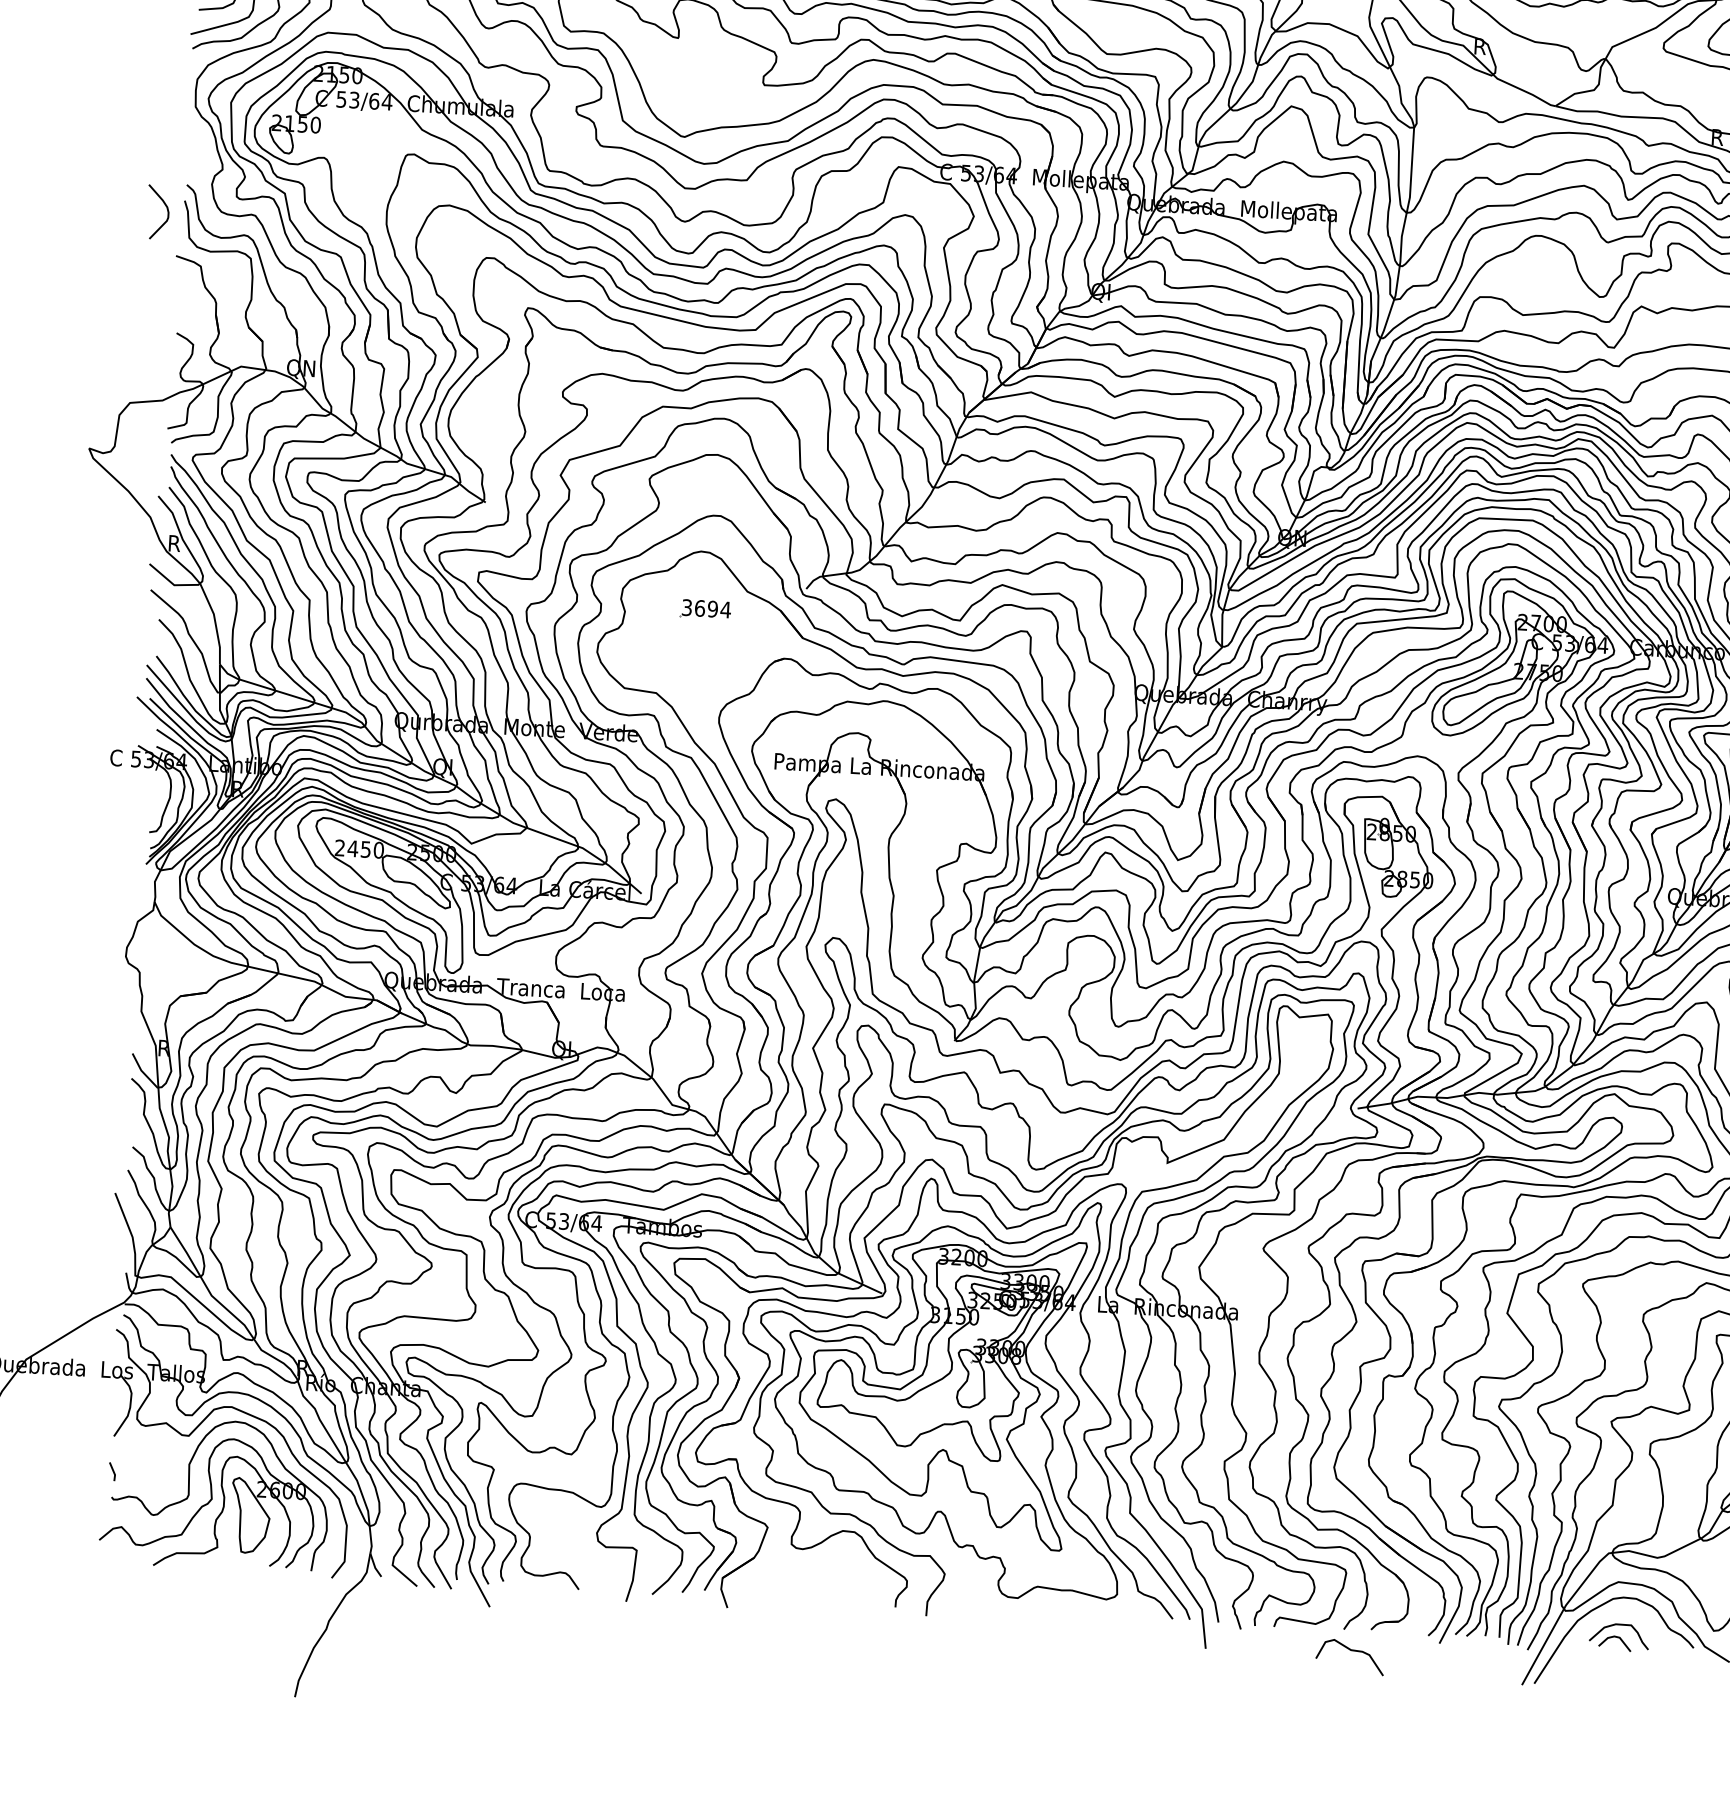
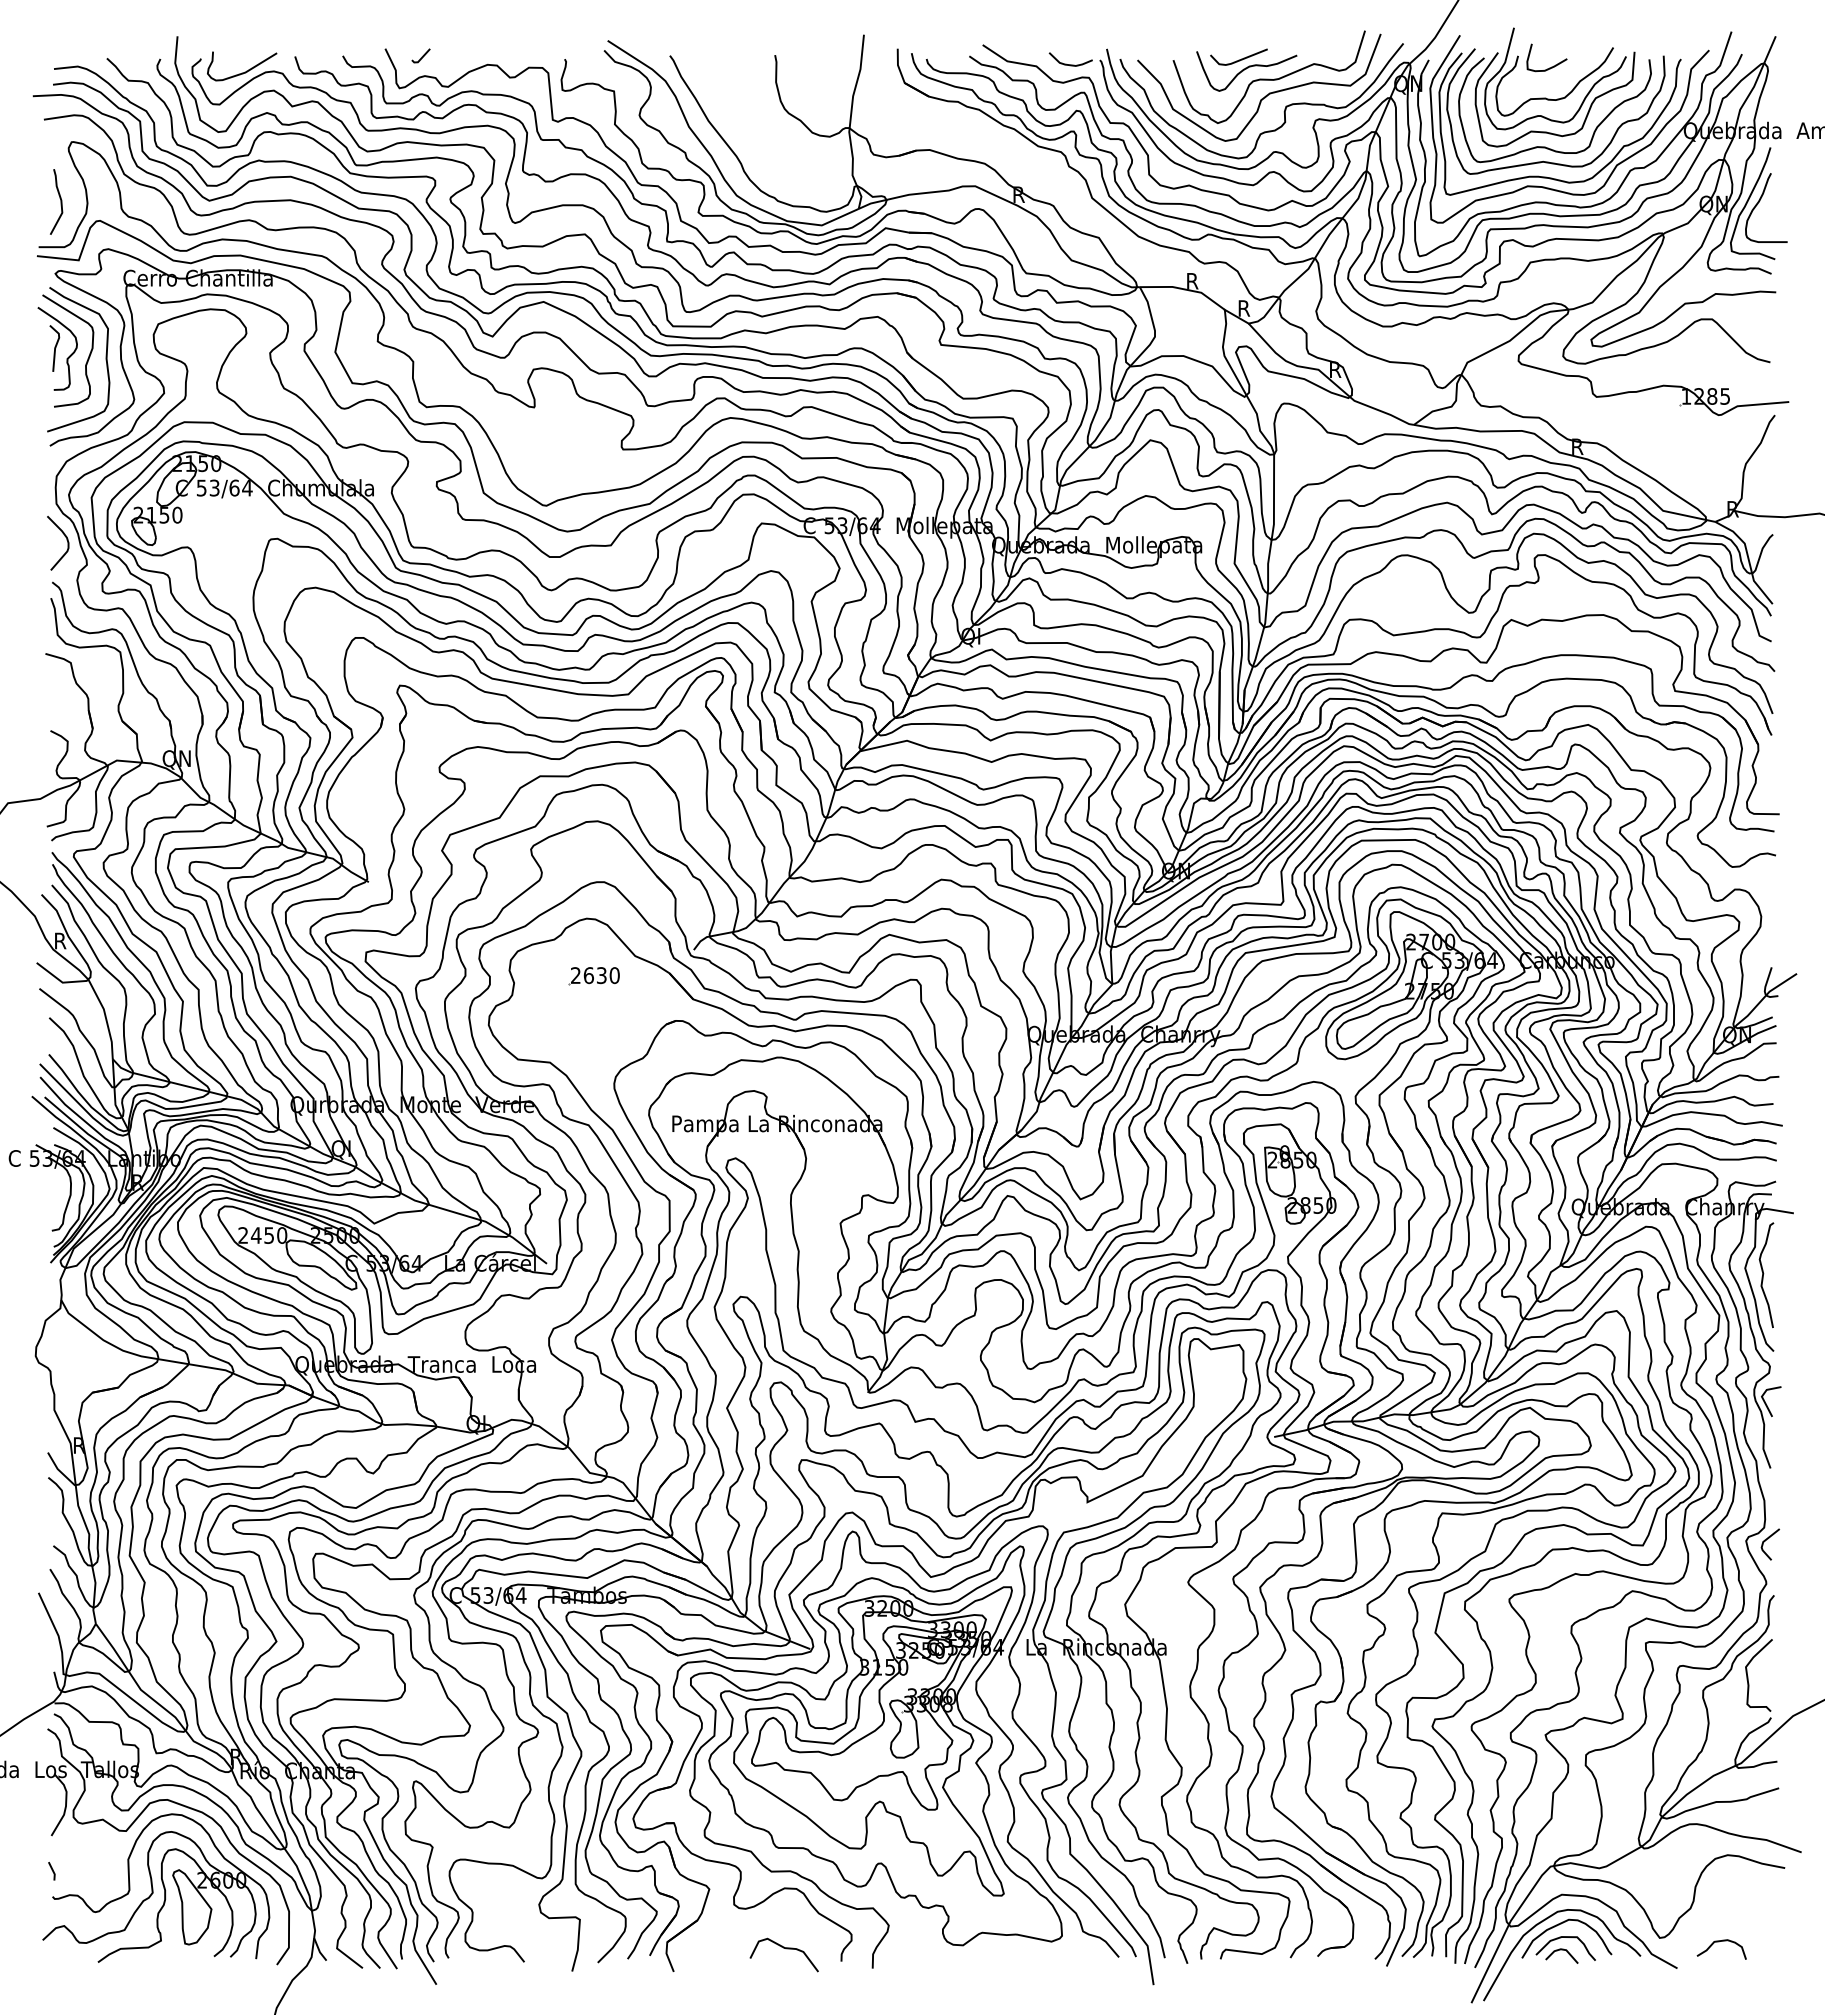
curve: (166, 209) -> (66, 540), moved
text: (706, 608) -> (595, 975), 3694 -> 2630
curve: (1614, 1612) -> (1559, 1925), added
curve: (1352, 1651) -> (786, 1949), moved

